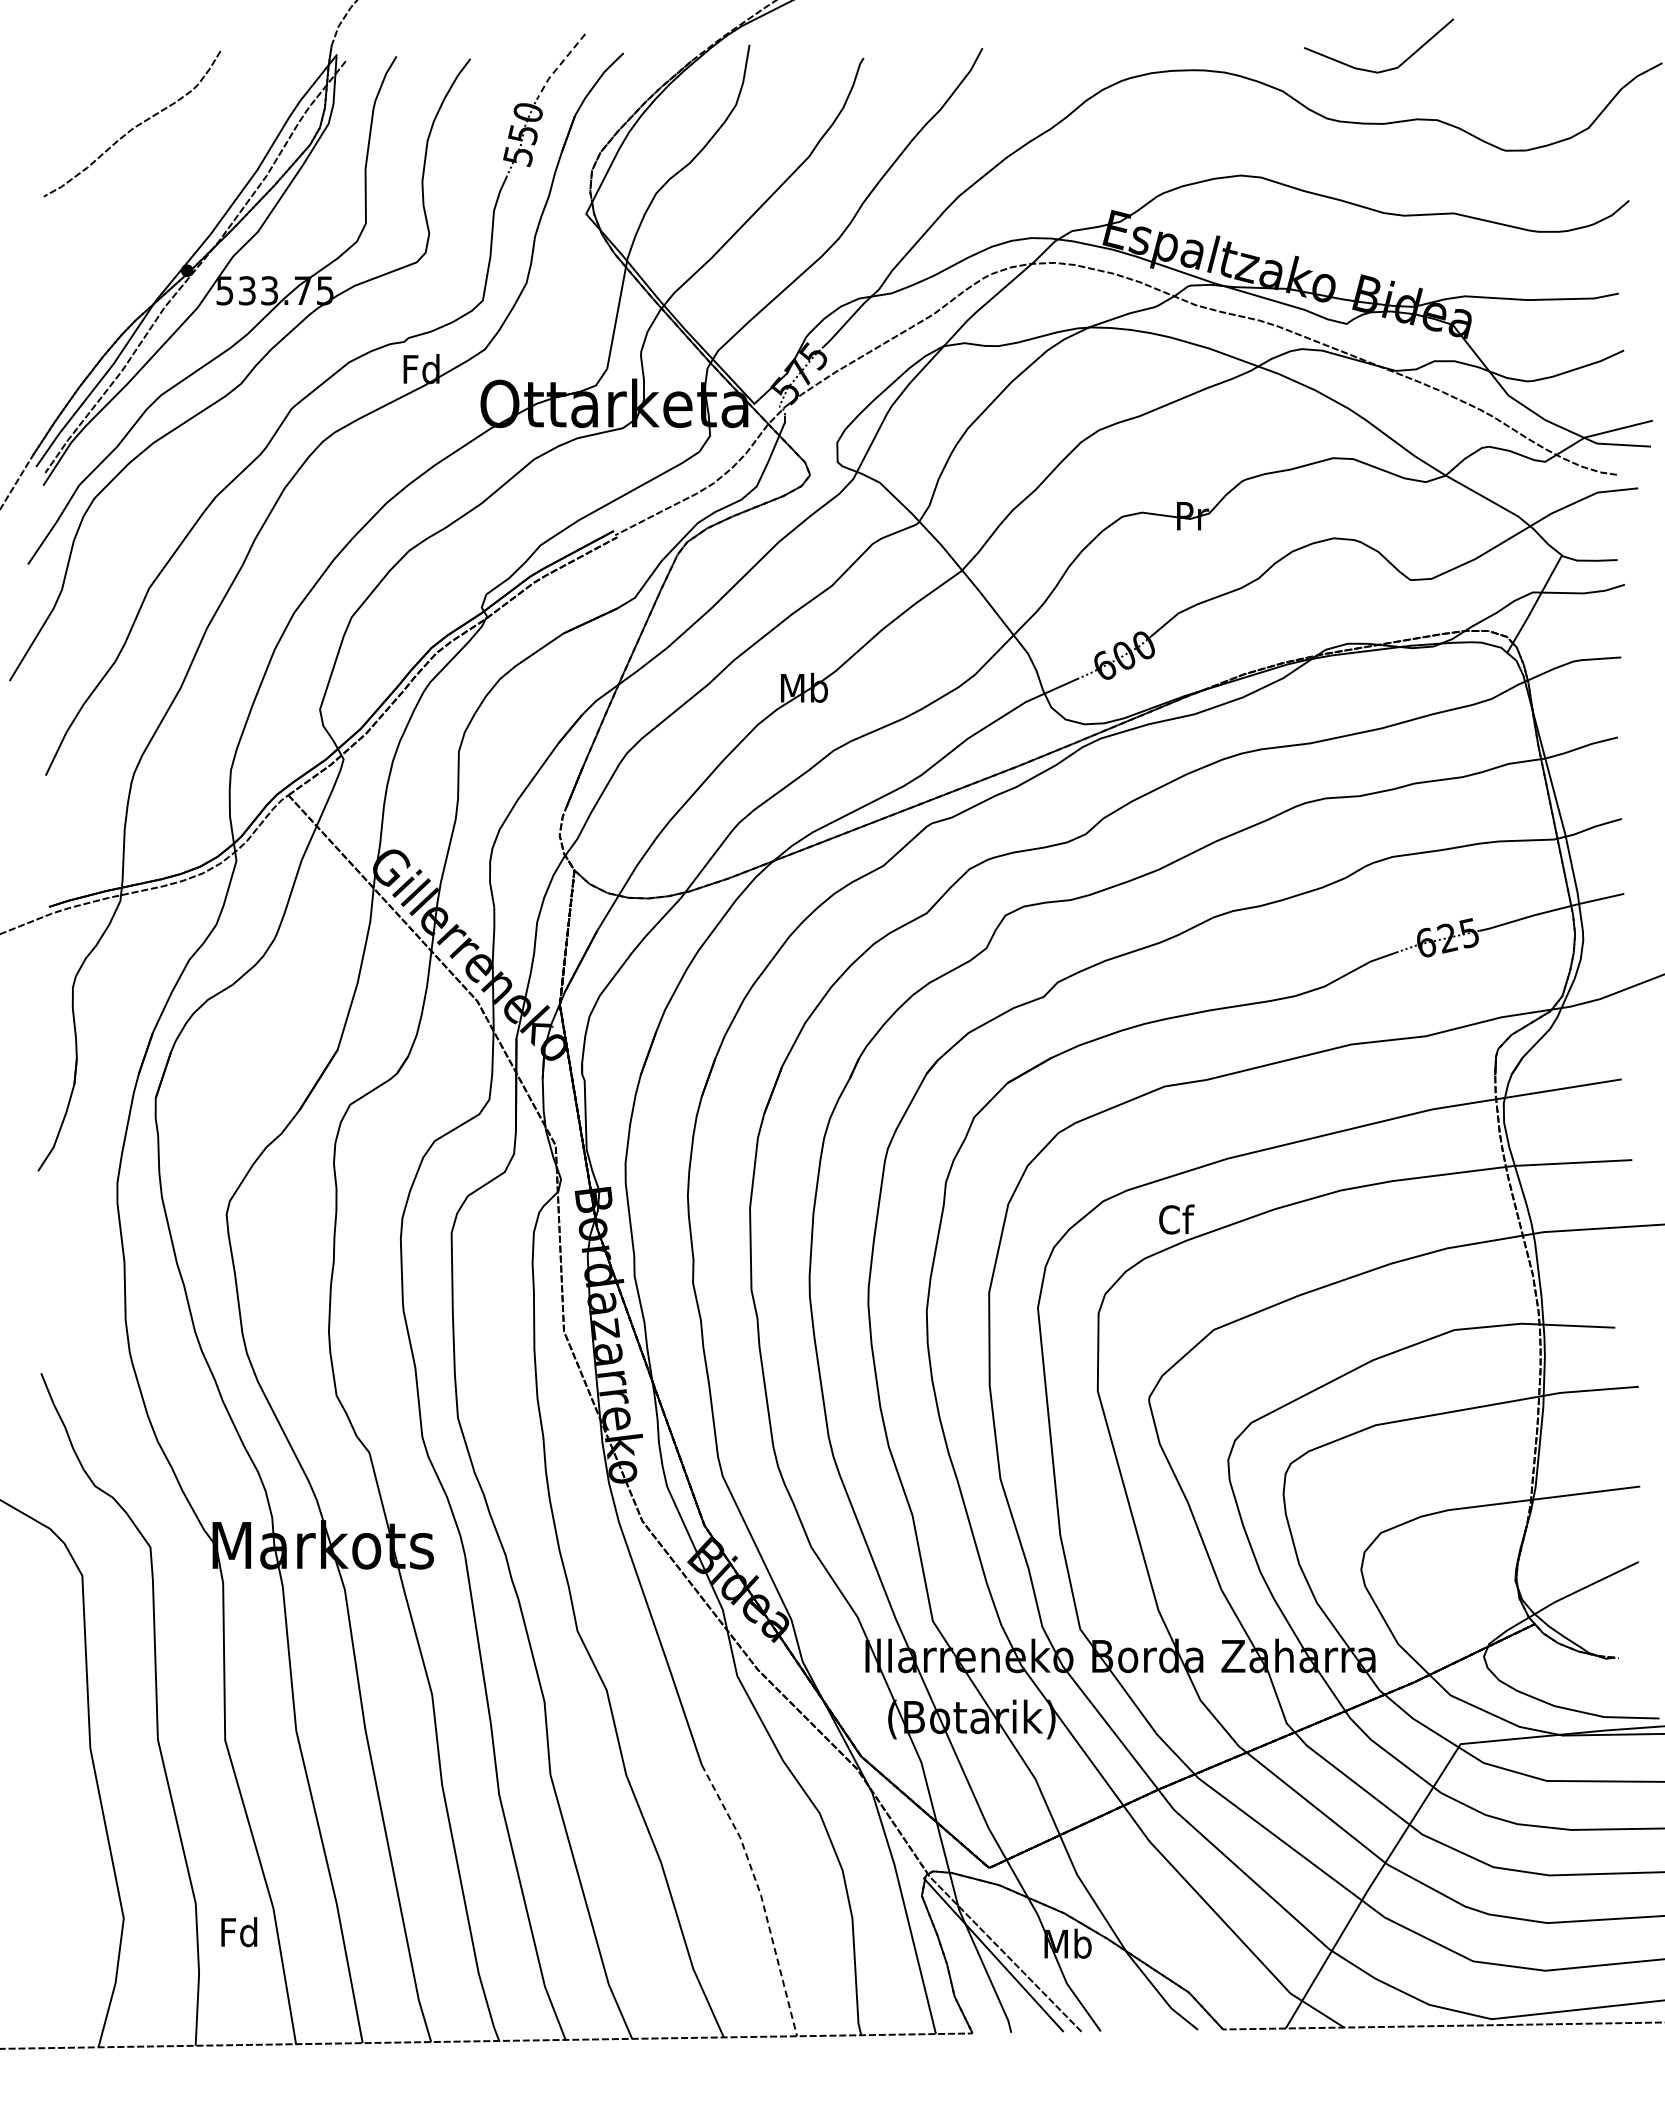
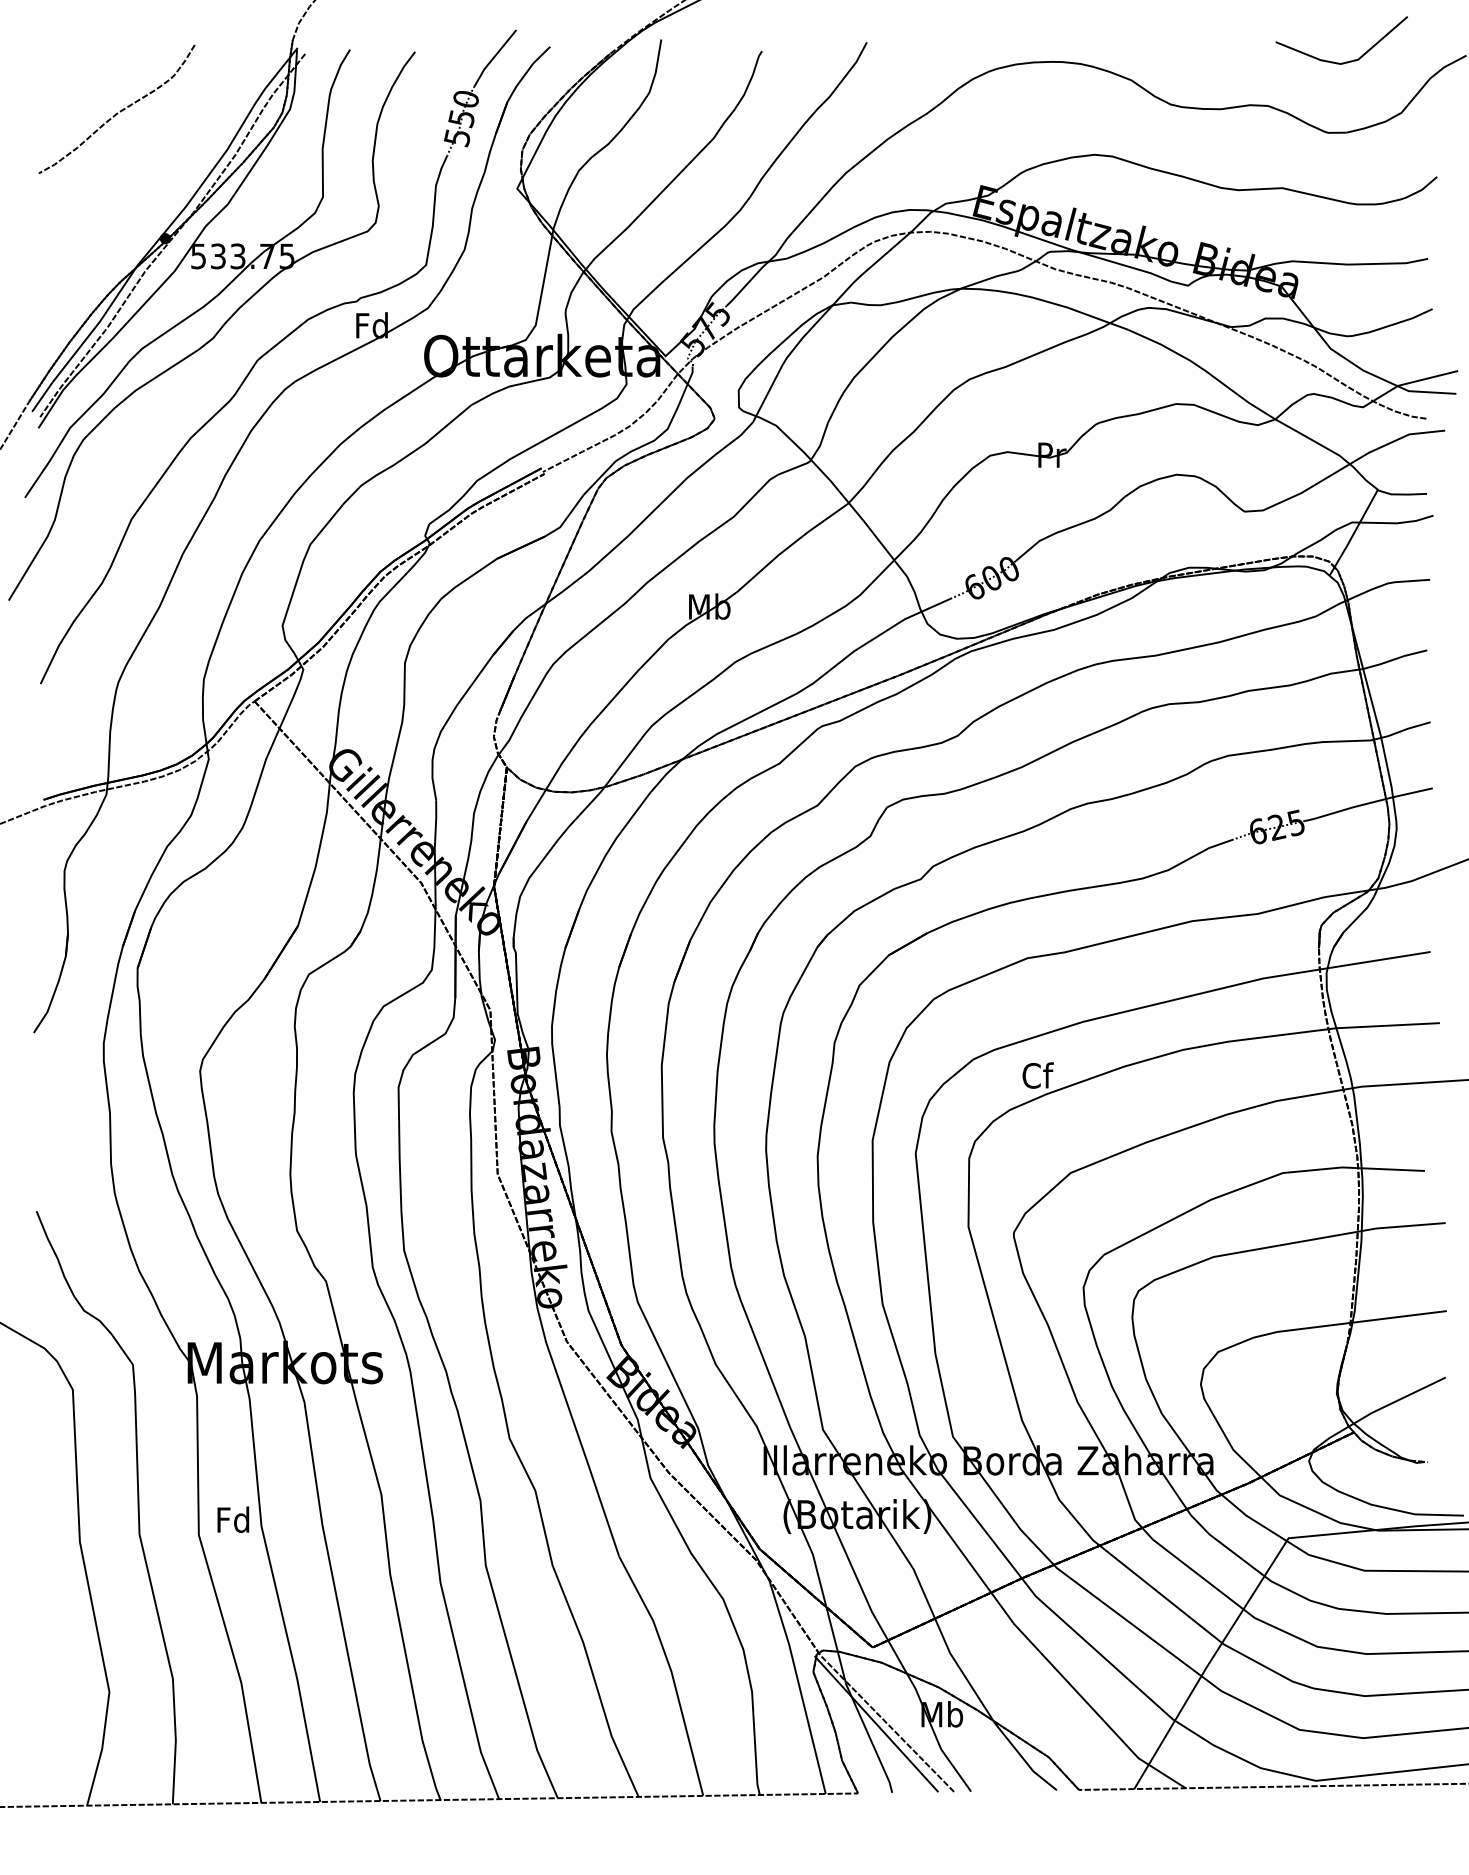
line: (559, 65) -> (493, 57), dashed -> solid
line: (1385, 69) -> (1347, 61), moved
line: (761, 1895) -> (671, 1671), dashed -> solid
text: (239, 1932) -> (233, 1520), moved

